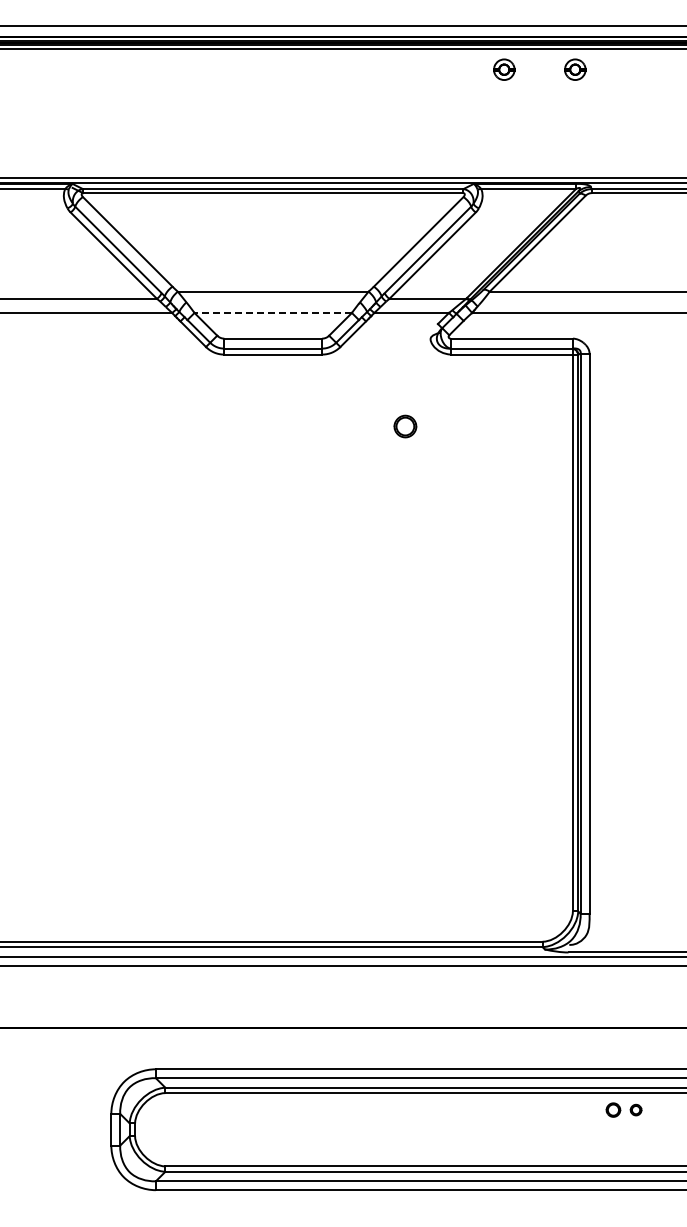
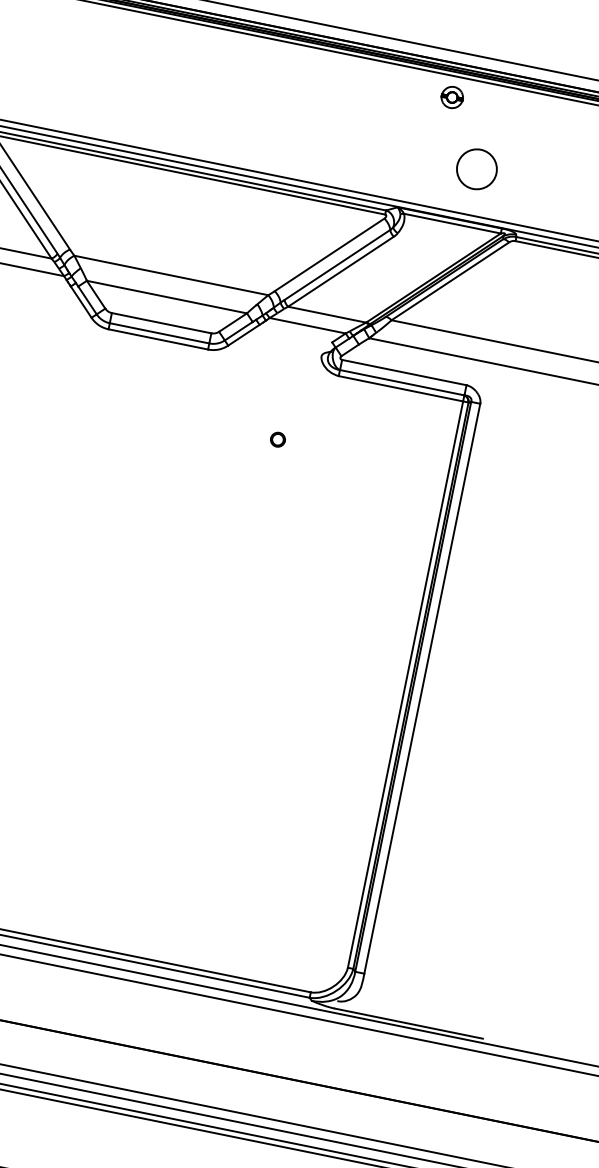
part: (575, 69) -> (524, 112), removed
circle: (541, 132) -> (477, 169), added
line: (273, 312) -> (167, 296), dashed -> solid
part: (405, 425) -> (278, 438), size x0.62

